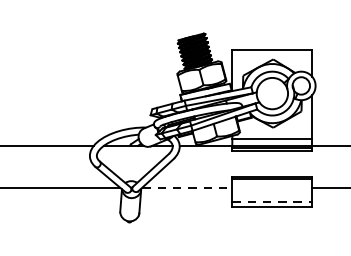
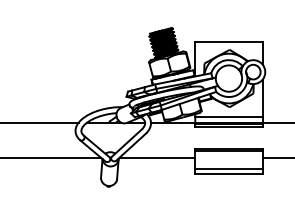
line: (187, 187) -> (157, 157), dashed -> solid
line: (271, 201) -> (228, 169), dashed -> solid

